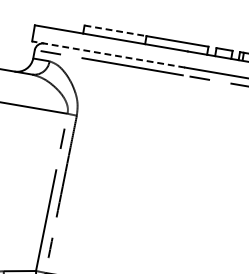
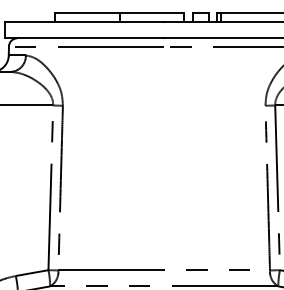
line: (115, 31) -> (87, 13), dashed -> solid
line: (108, 54) -> (84, 38), dashed -> solid

